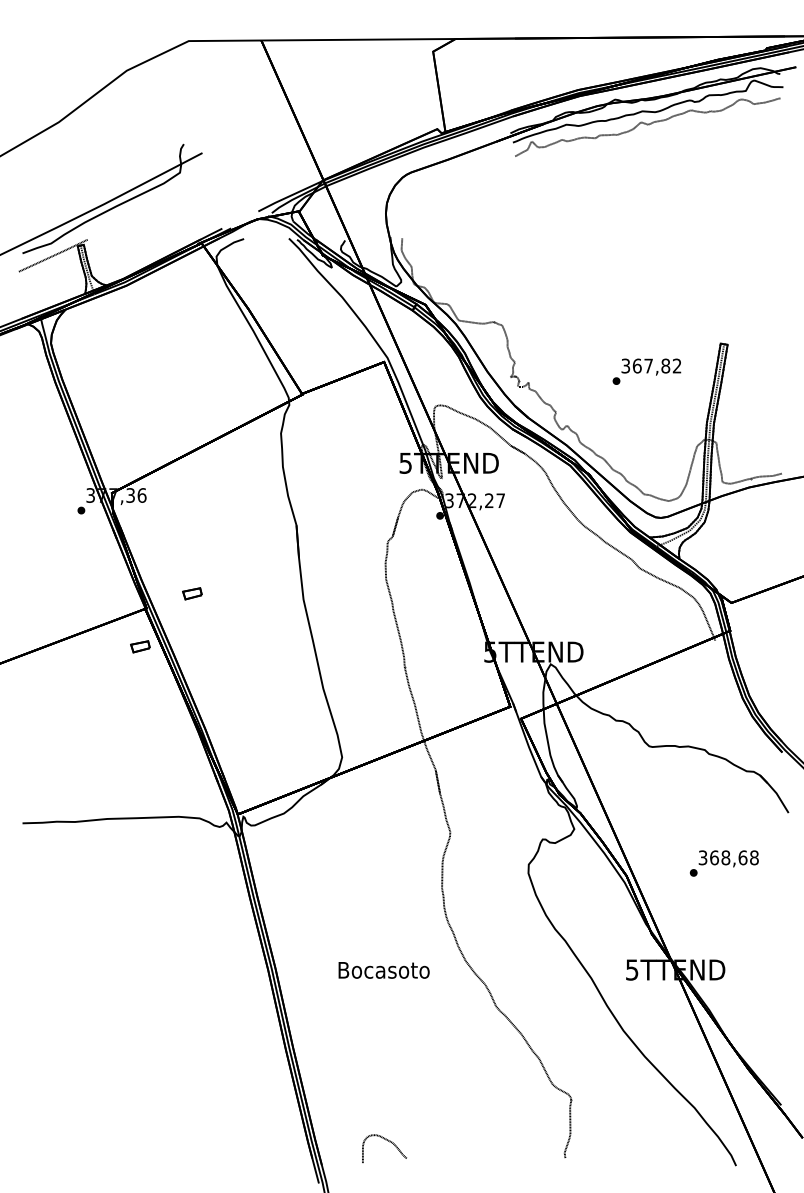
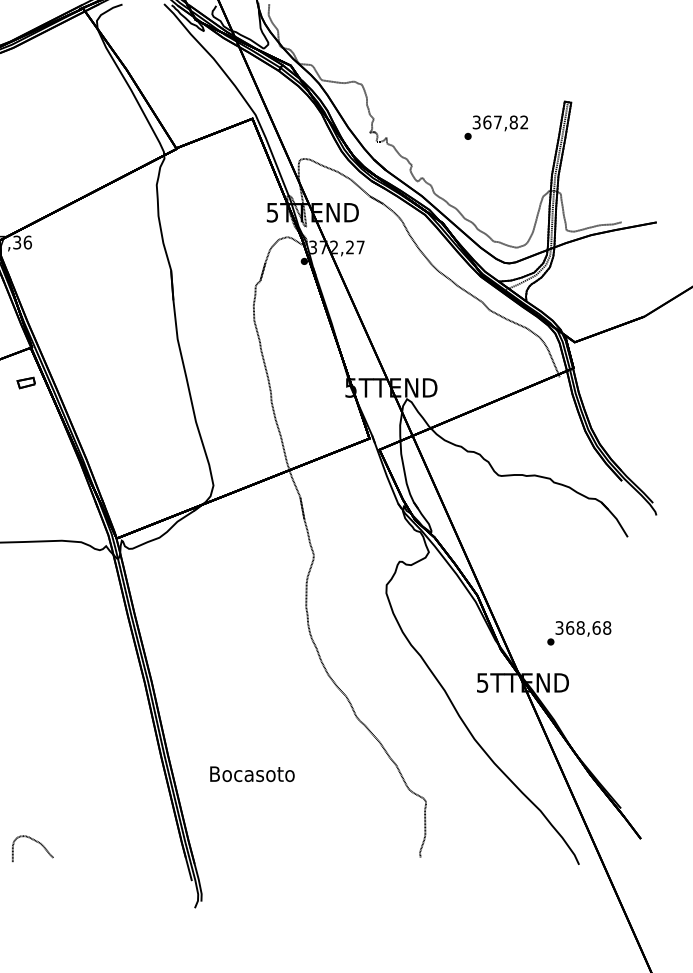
part: (192, 593) -> (74, 333), removed
text: (723, 863) -> (578, 633), moved
text: (383, 970) -> (251, 774), moved
curve: (389, 1142) -> (37, 842), moved

